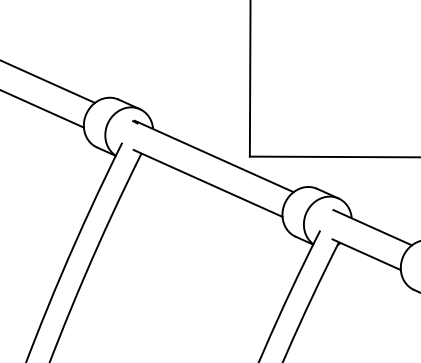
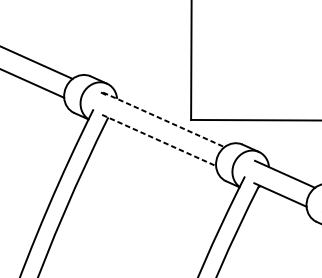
line: (214, 156) -> (164, 119), solid -> dashed
line: (208, 183) -> (159, 140), solid -> dashed

